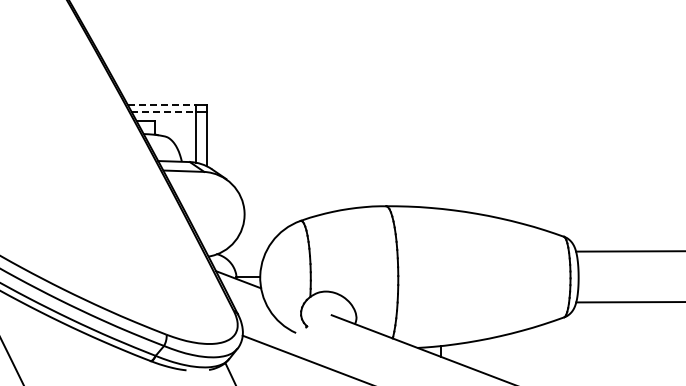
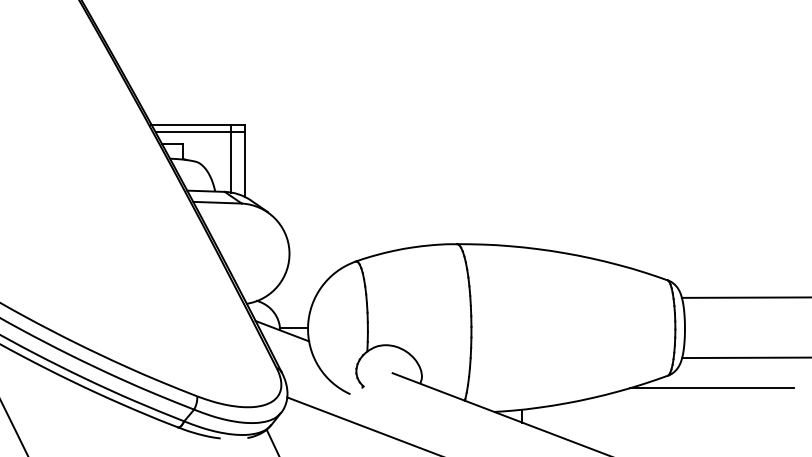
line: (161, 105) -> (191, 124), dashed -> solid
line: (164, 111) -> (194, 132), dashed -> solid
line: (601, 327) -> (712, 387), added

